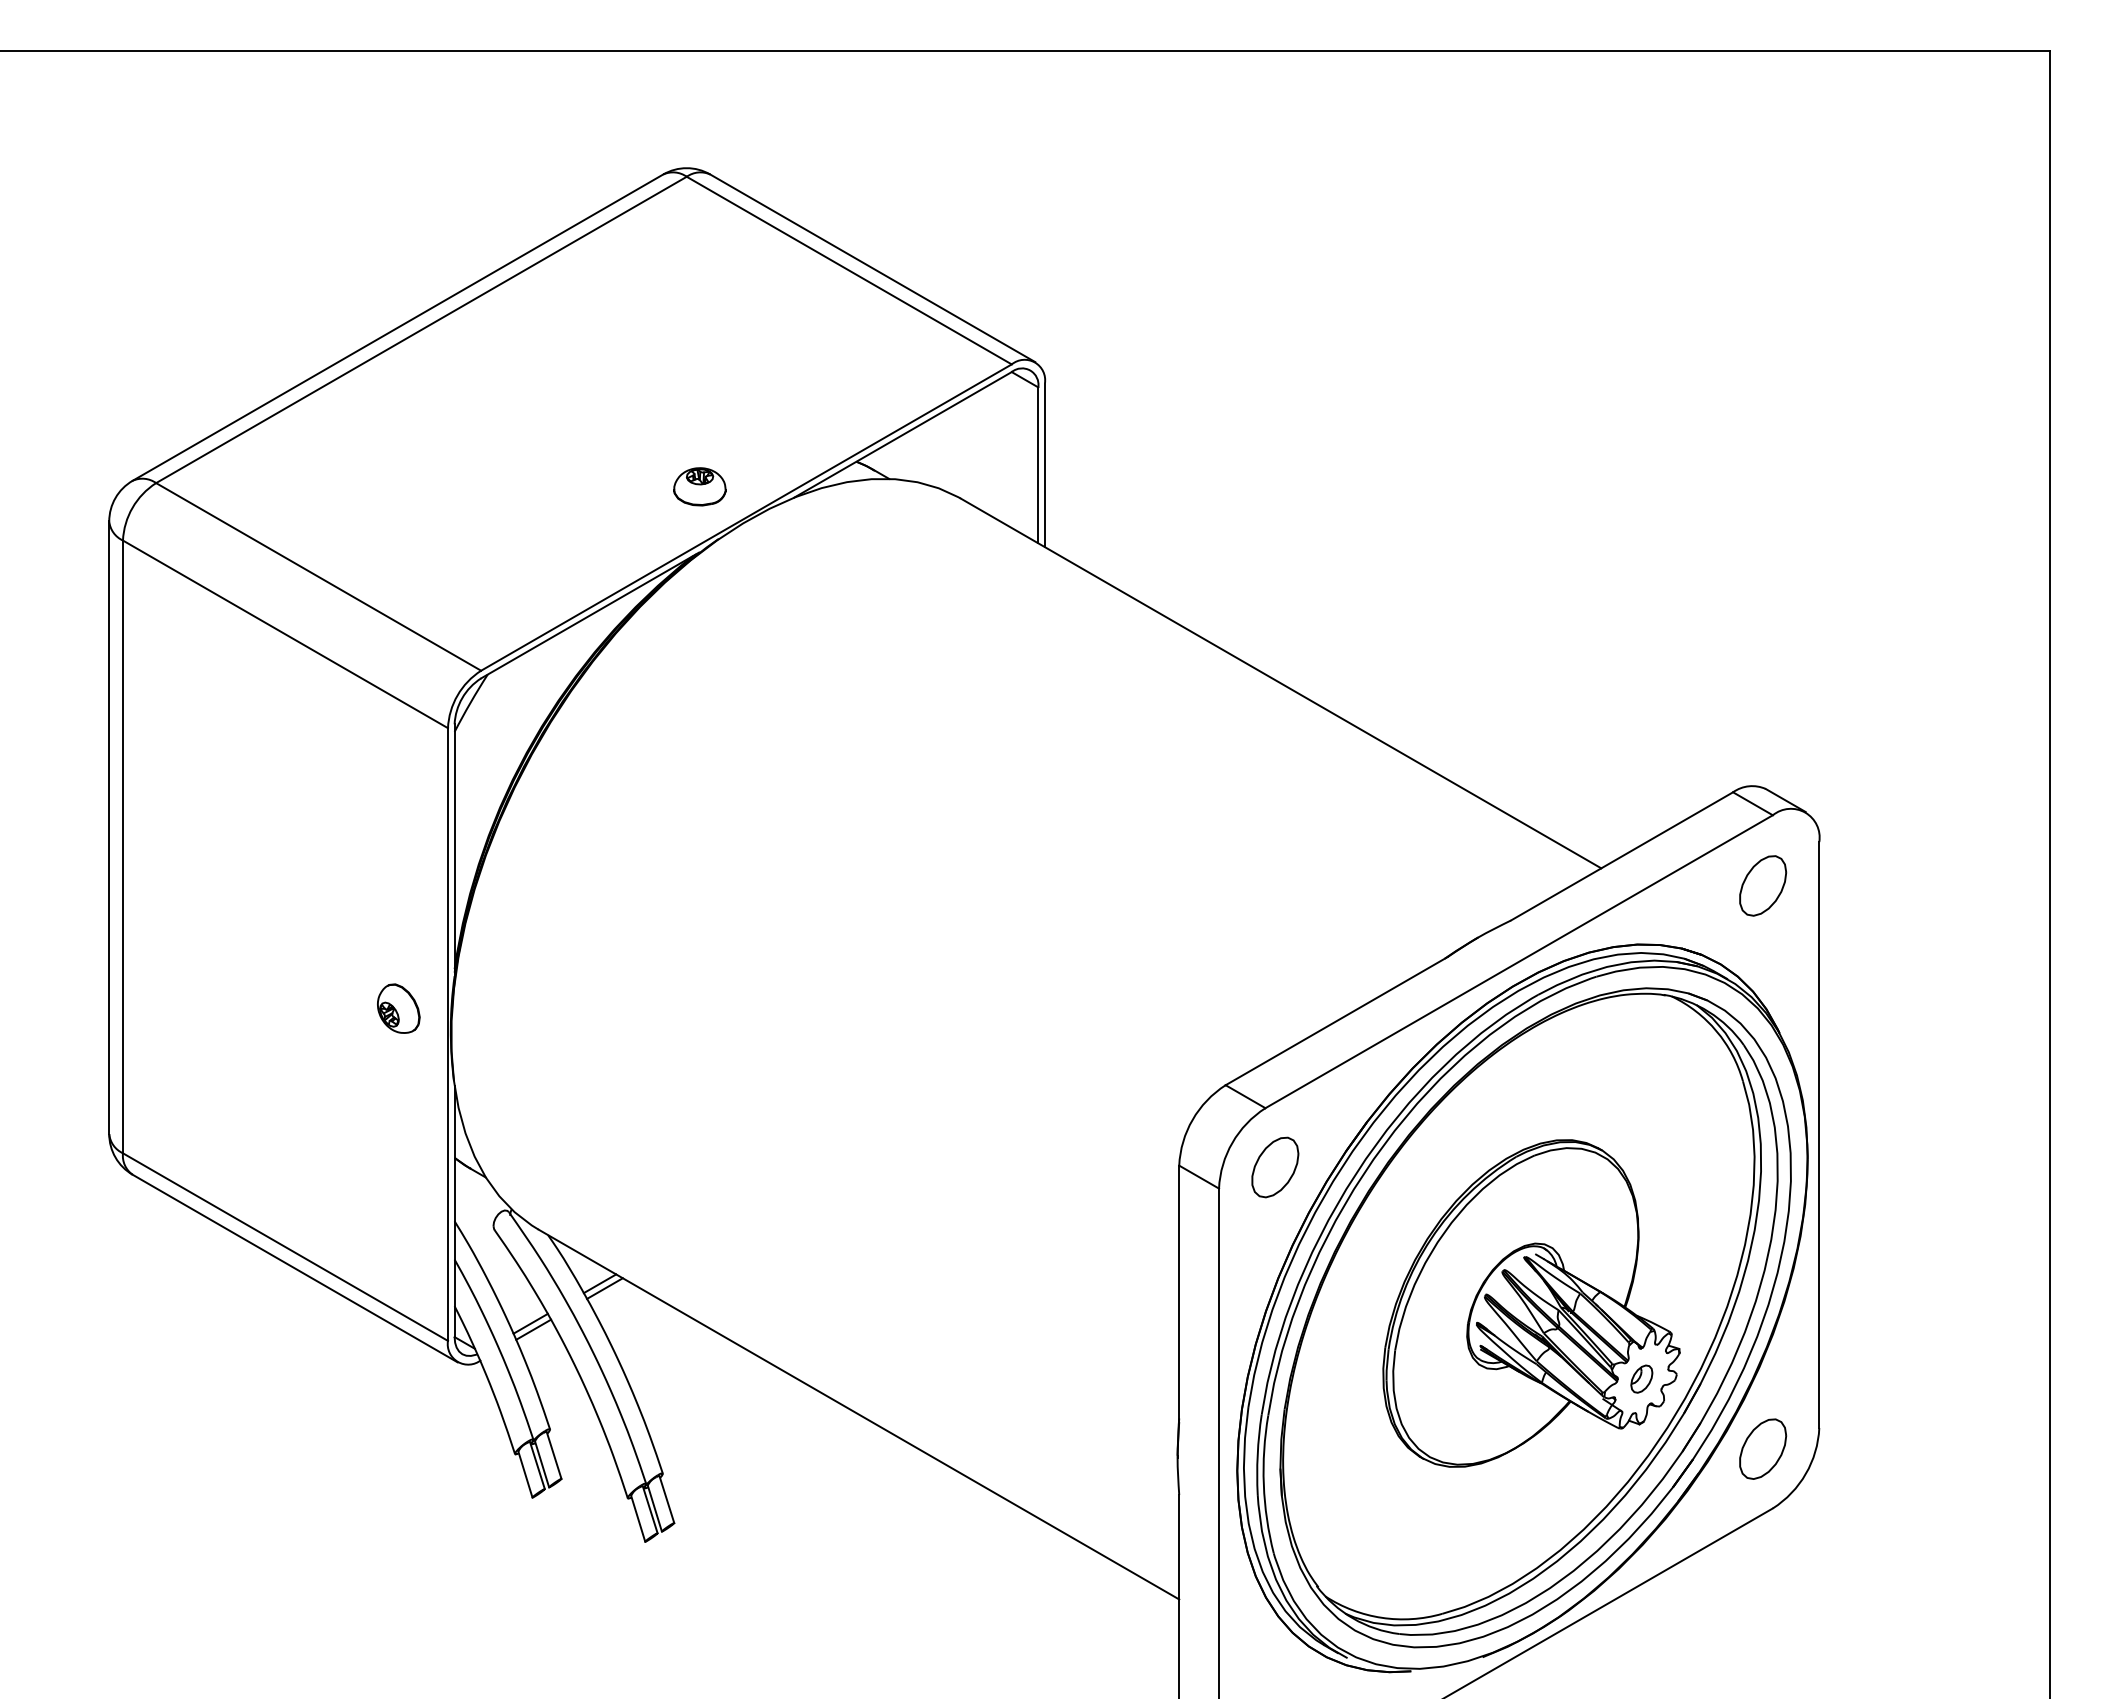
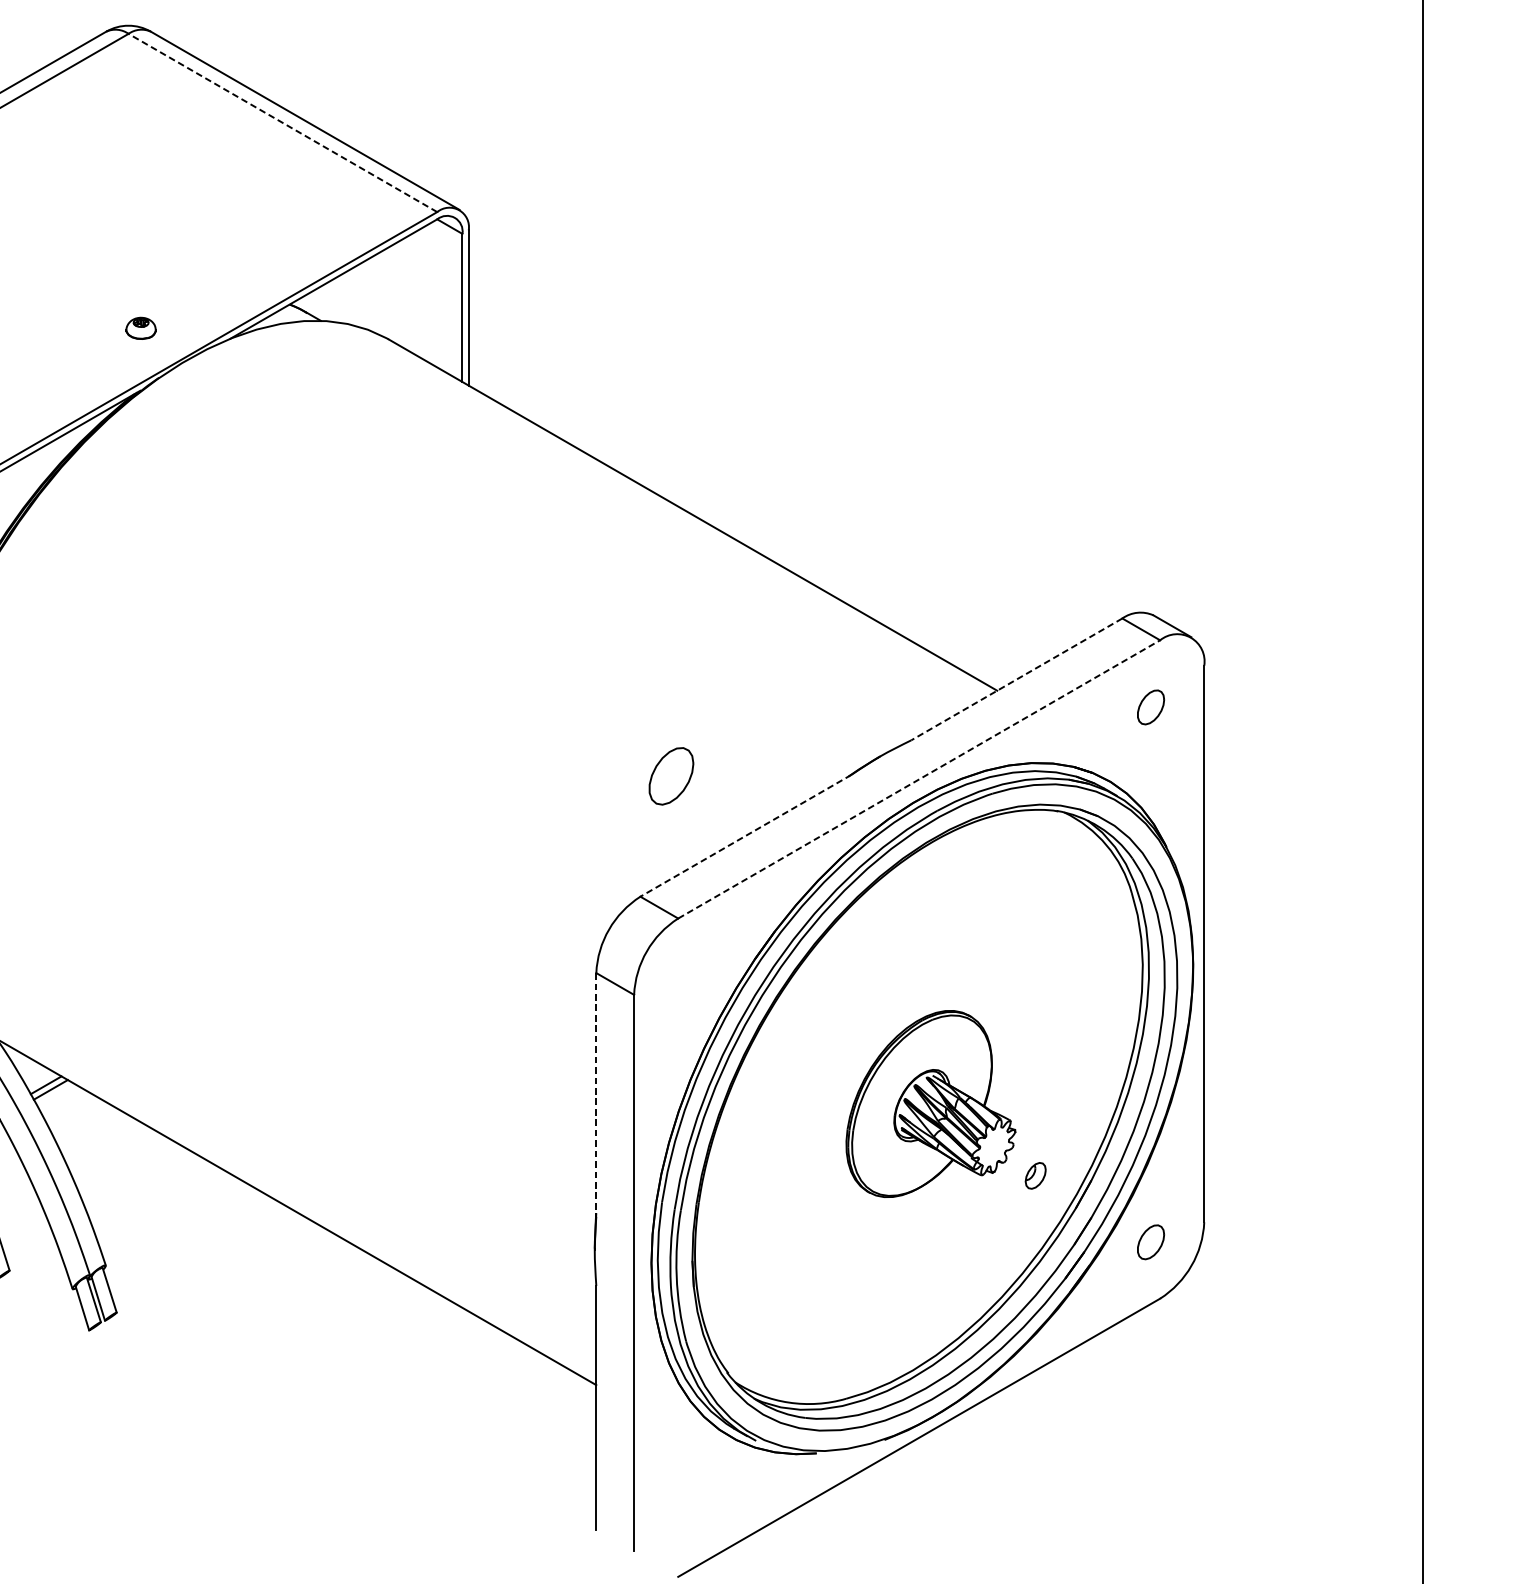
line: (849, 270) -> (283, 122), solid -> dashed
part: (699, 486) -> (140, 328), size x0.6
line: (1621, 856) -> (1016, 679), solid -> dashed
part: (1763, 885) -> (1151, 707), size x0.6
line: (1519, 961) -> (919, 779), solid -> dashed
line: (1336, 1021) -> (745, 836), solid -> dashed
part: (1275, 1167) -> (671, 776), moved
line: (1179, 1294) -> (596, 1095), solid -> dashed
part: (1531, 1303) -> (930, 1104), size x0.6
part: (1763, 1448) -> (1151, 1241), size x0.6

